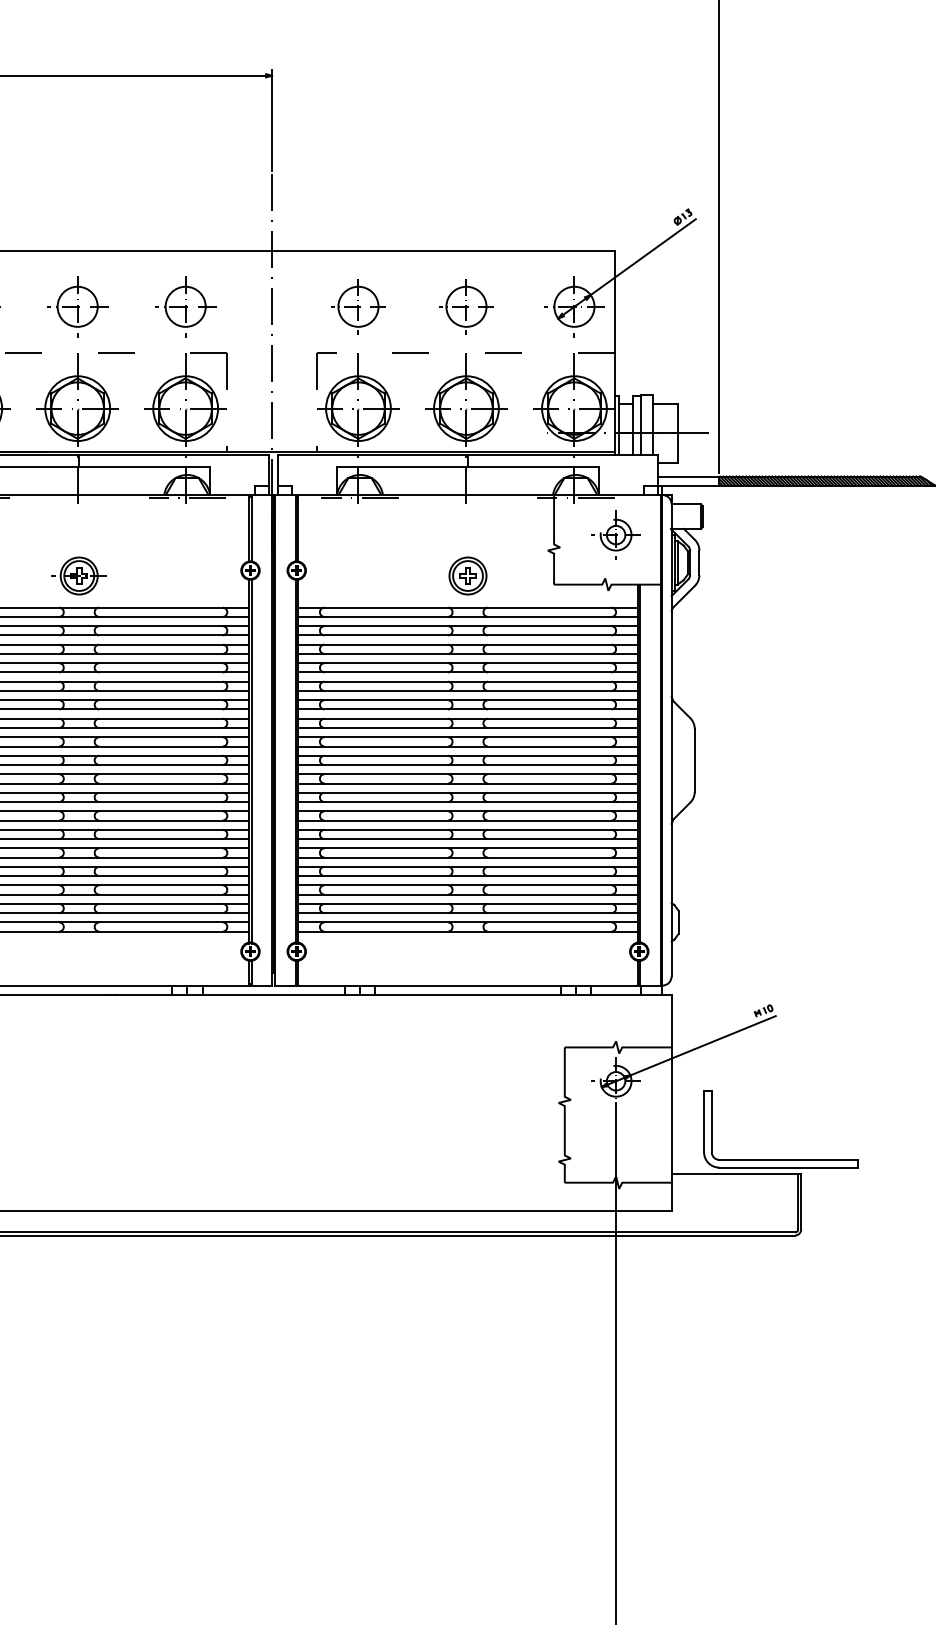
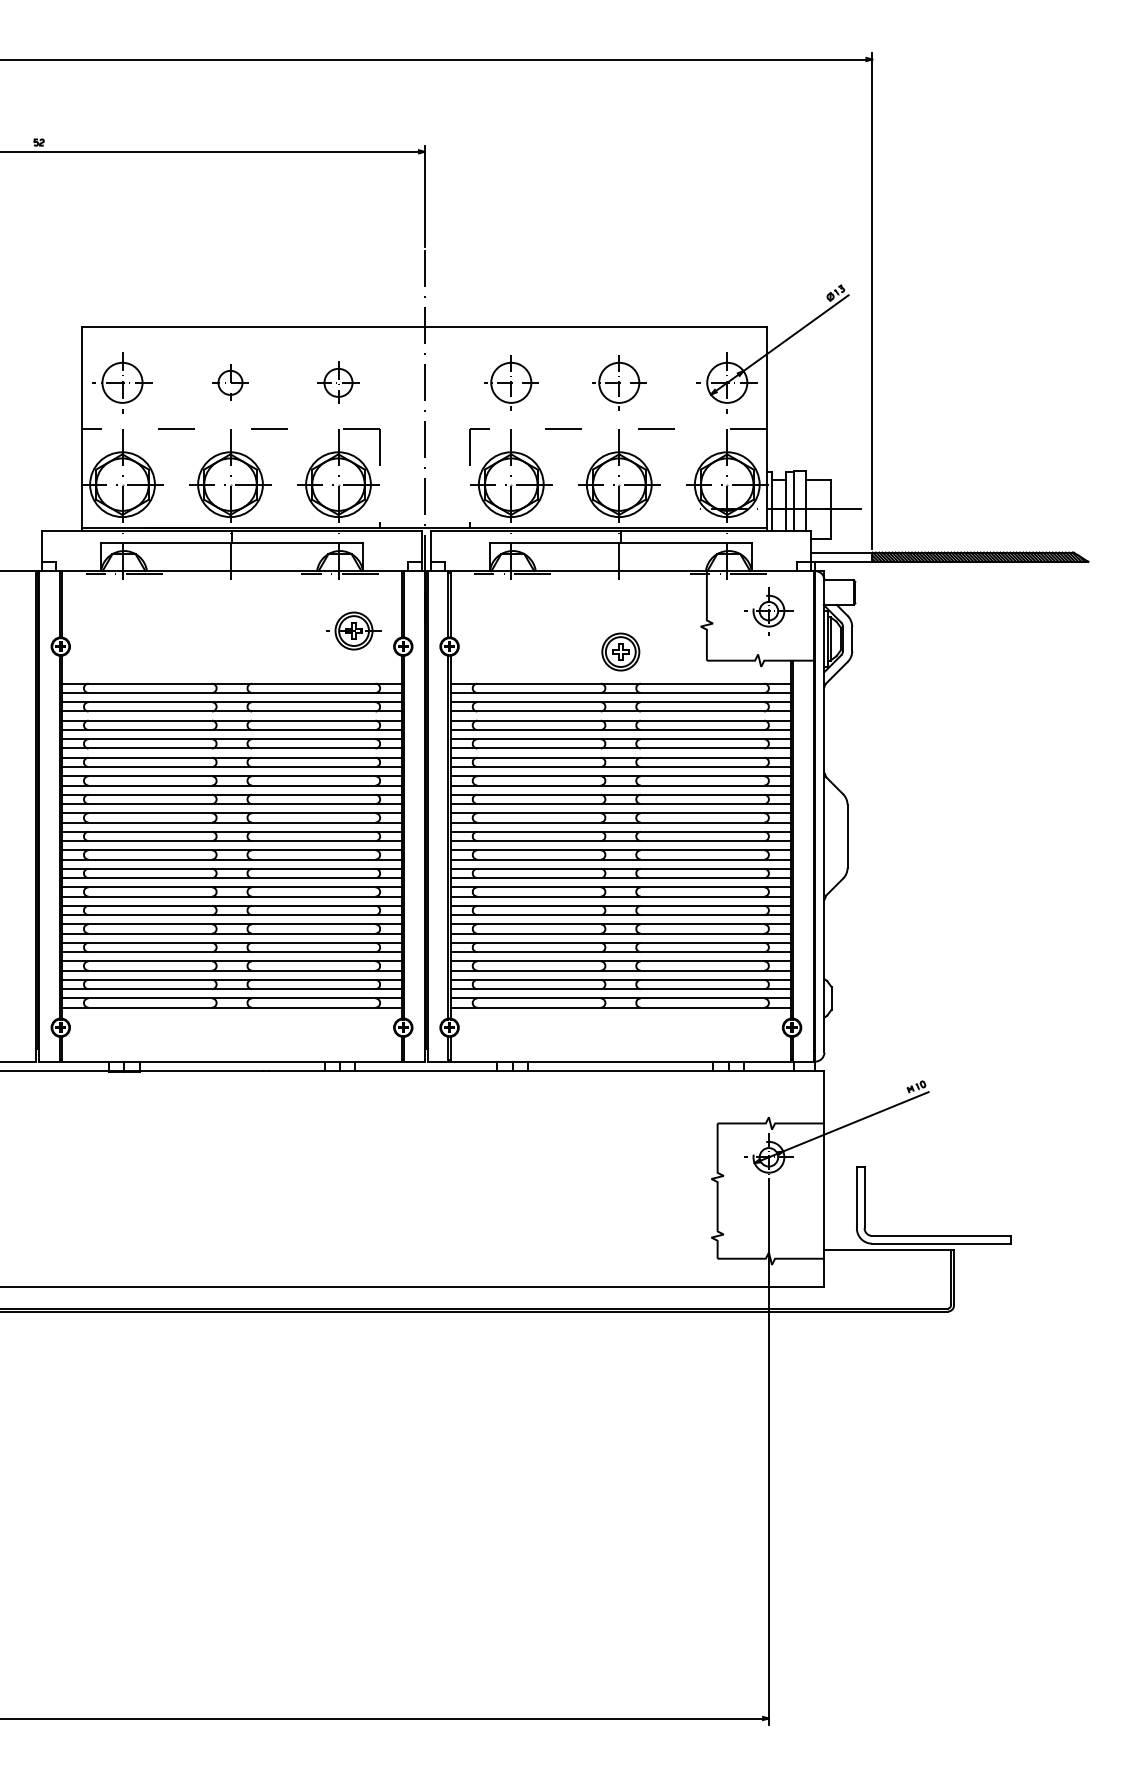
part: (77, 306) -> (230, 382), size x0.6
part: (185, 306) -> (338, 382), size x0.7
part: (78, 575) -> (353, 630), moved

